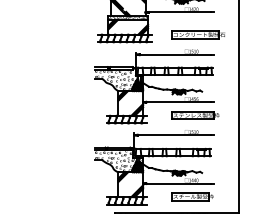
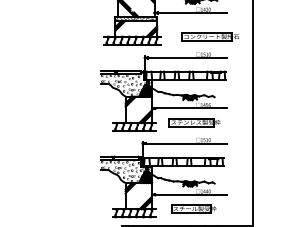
part: (195, 115) -> (194, 122), moved
part: (192, 196) -> (193, 208), moved

